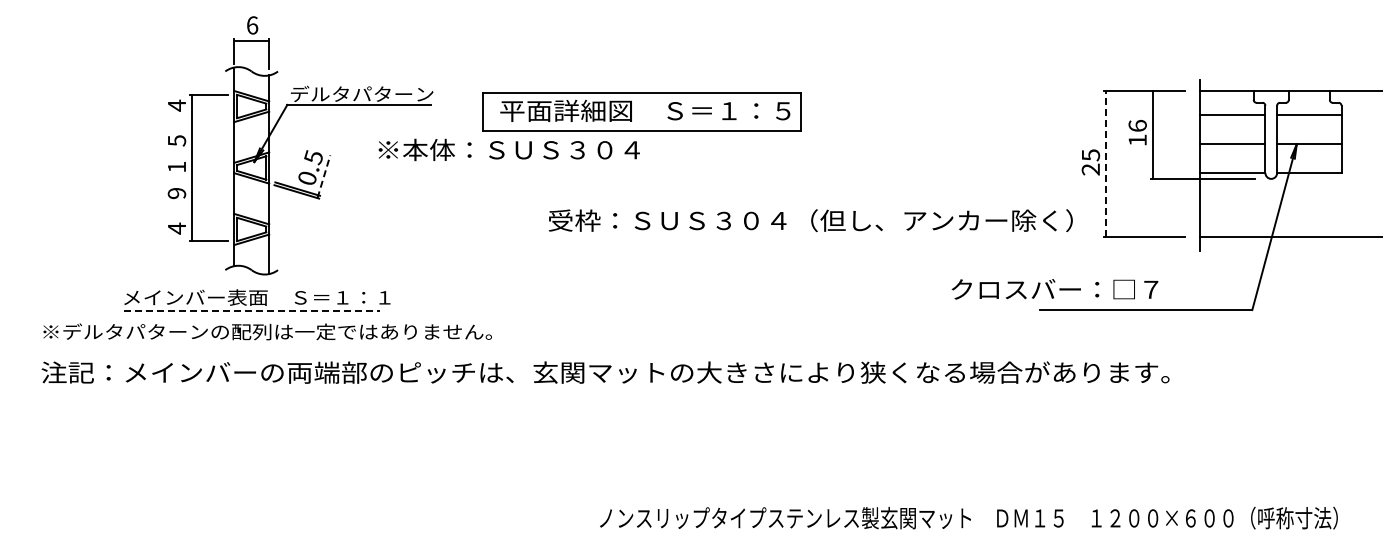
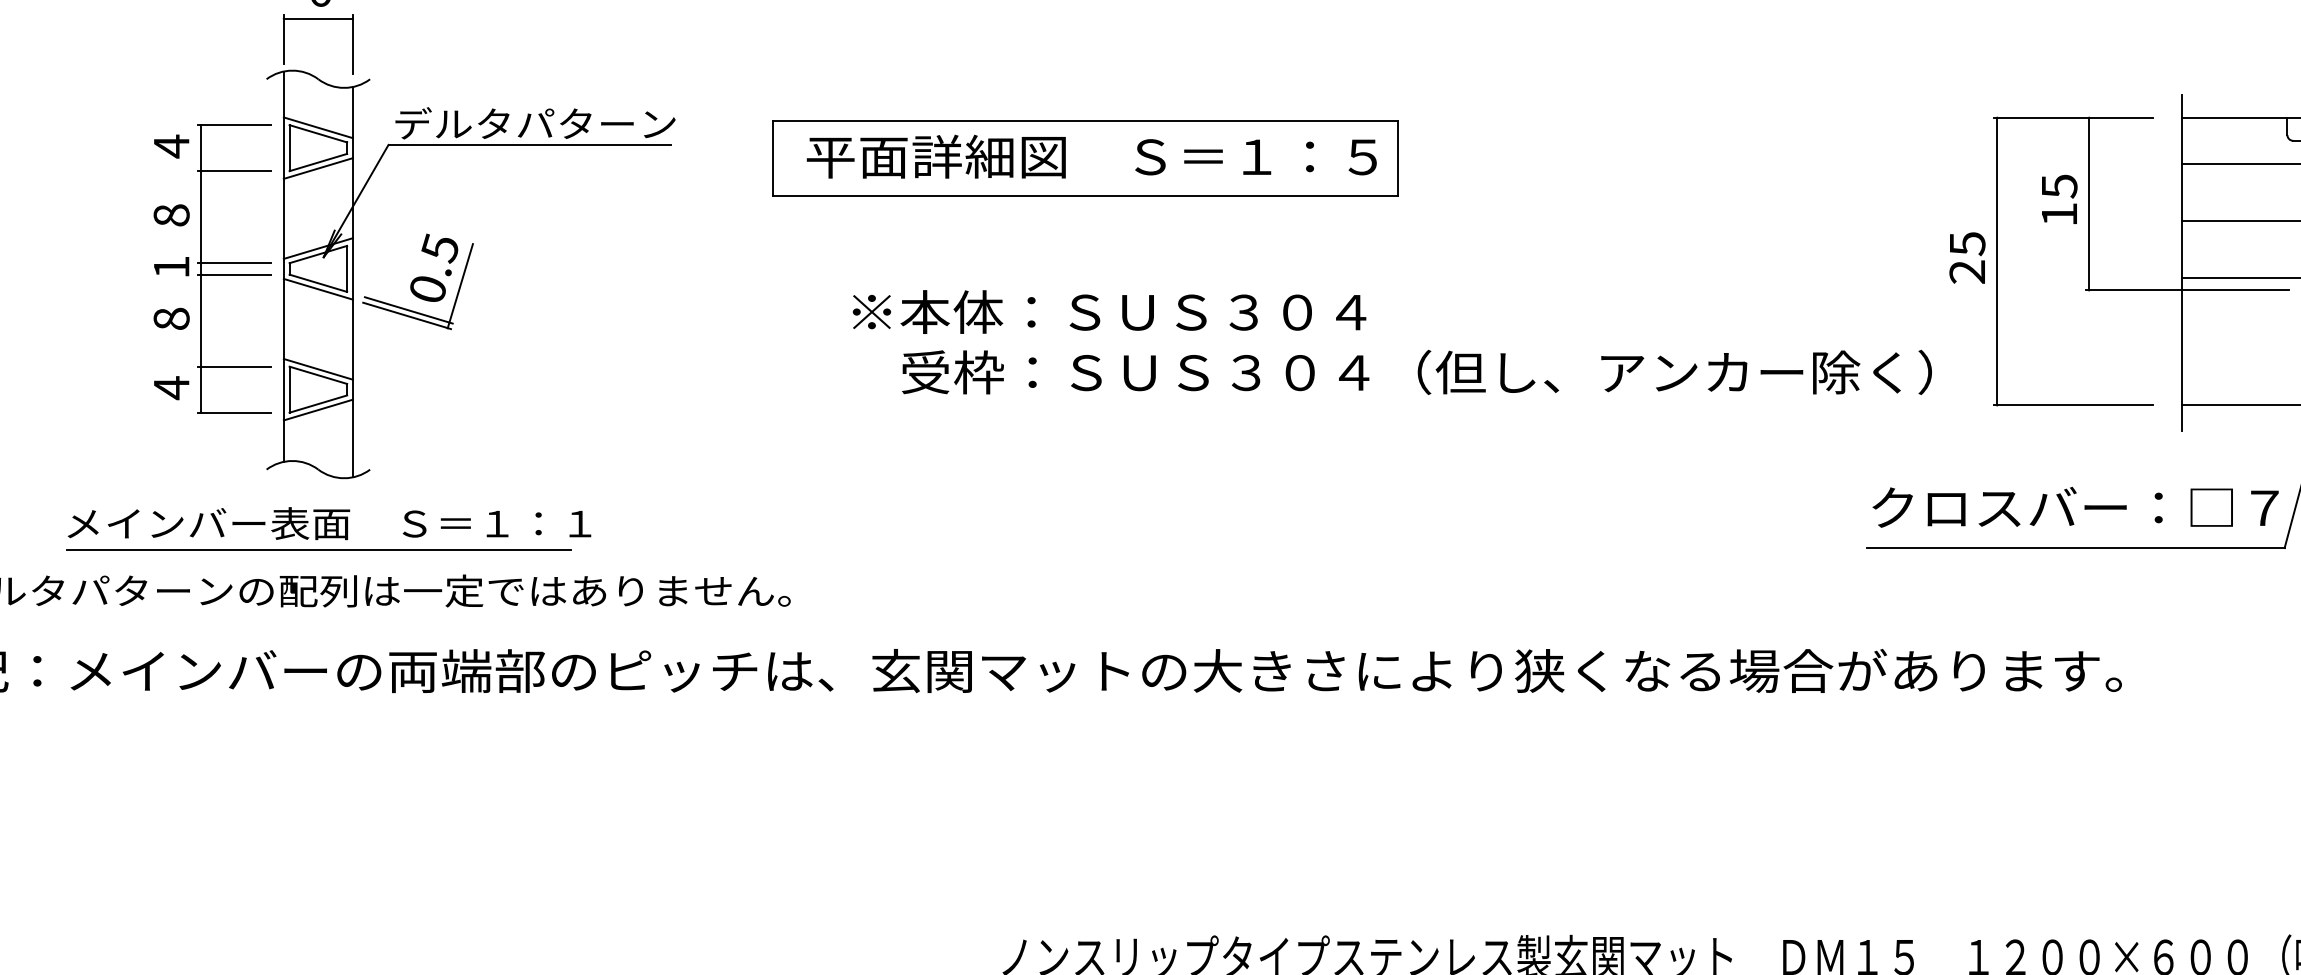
line: (208, 118) -> (233, 171), added
text: (1137, 125) -> (2059, 185), 16 -> 15
text: (176, 140) -> (170, 214), 5 -> 8
text: (508, 149) -> (1107, 311), moved
line: (1106, 163) -> (1998, 260), dashed -> solid
line: (208, 165) -> (233, 263), added
line: (208, 170) -> (233, 273), added
line: (324, 176) -> (461, 285), dashed -> solid
text: (176, 193) -> (170, 319), 9 -> 8
line: (208, 217) -> (233, 366), added
text: (1054, 289) -> (2074, 507), moved
line: (252, 310) -> (320, 548), dashed -> solid

